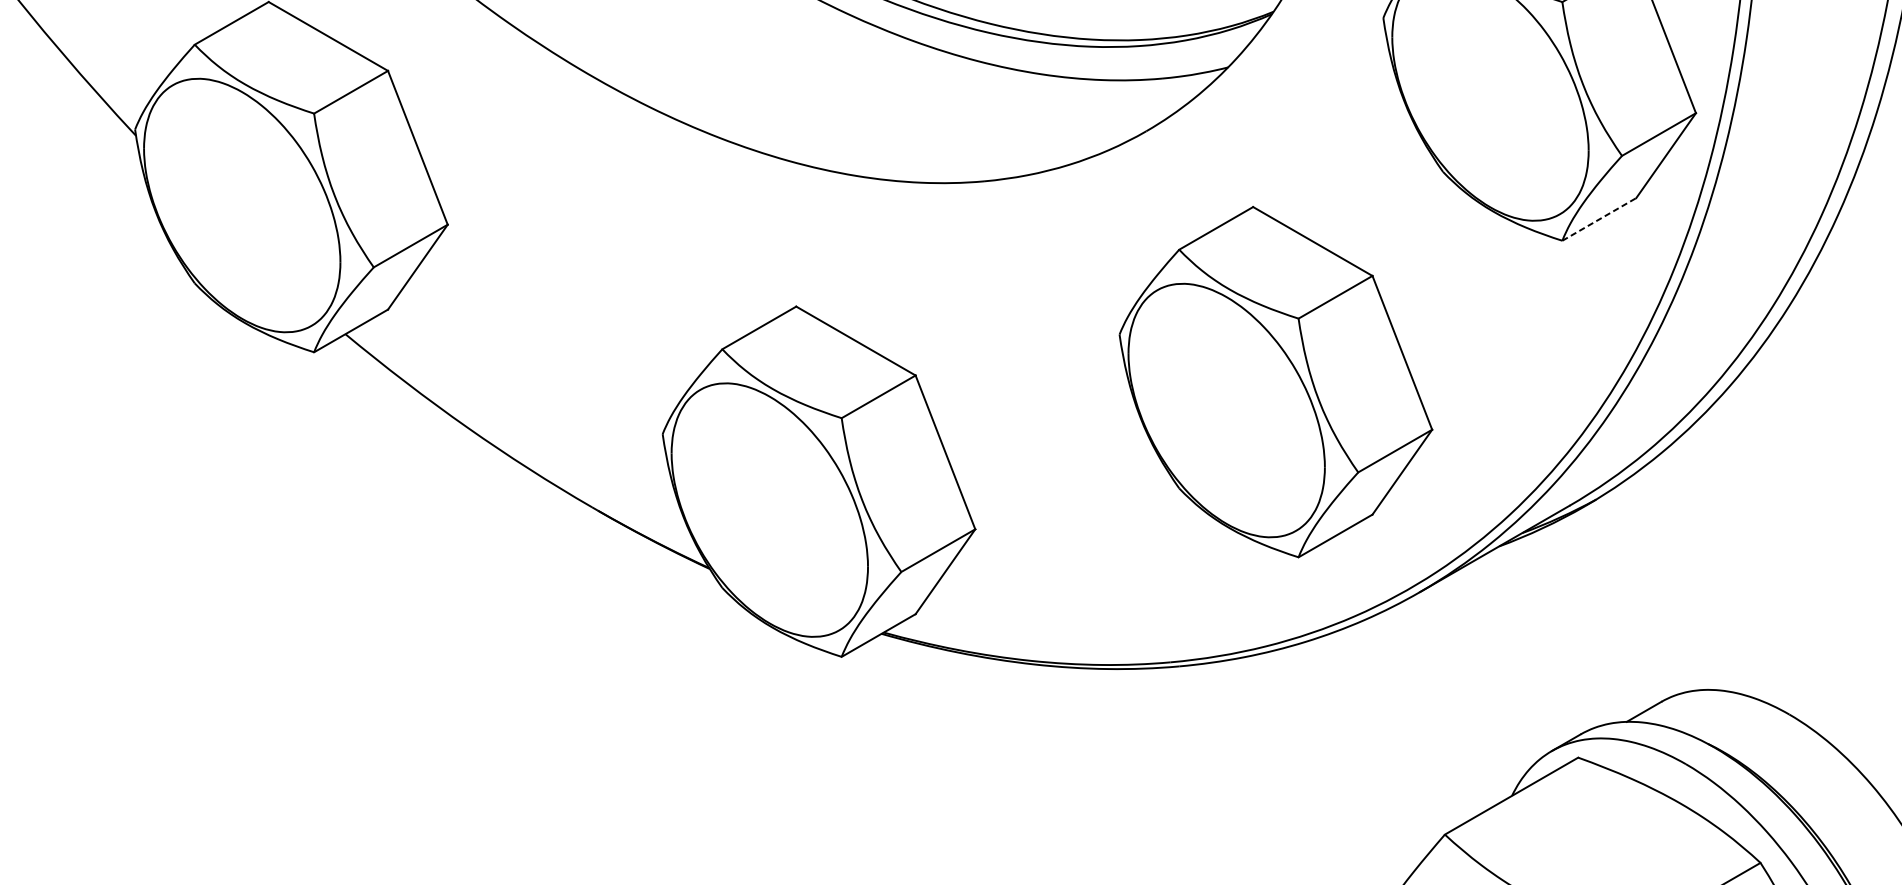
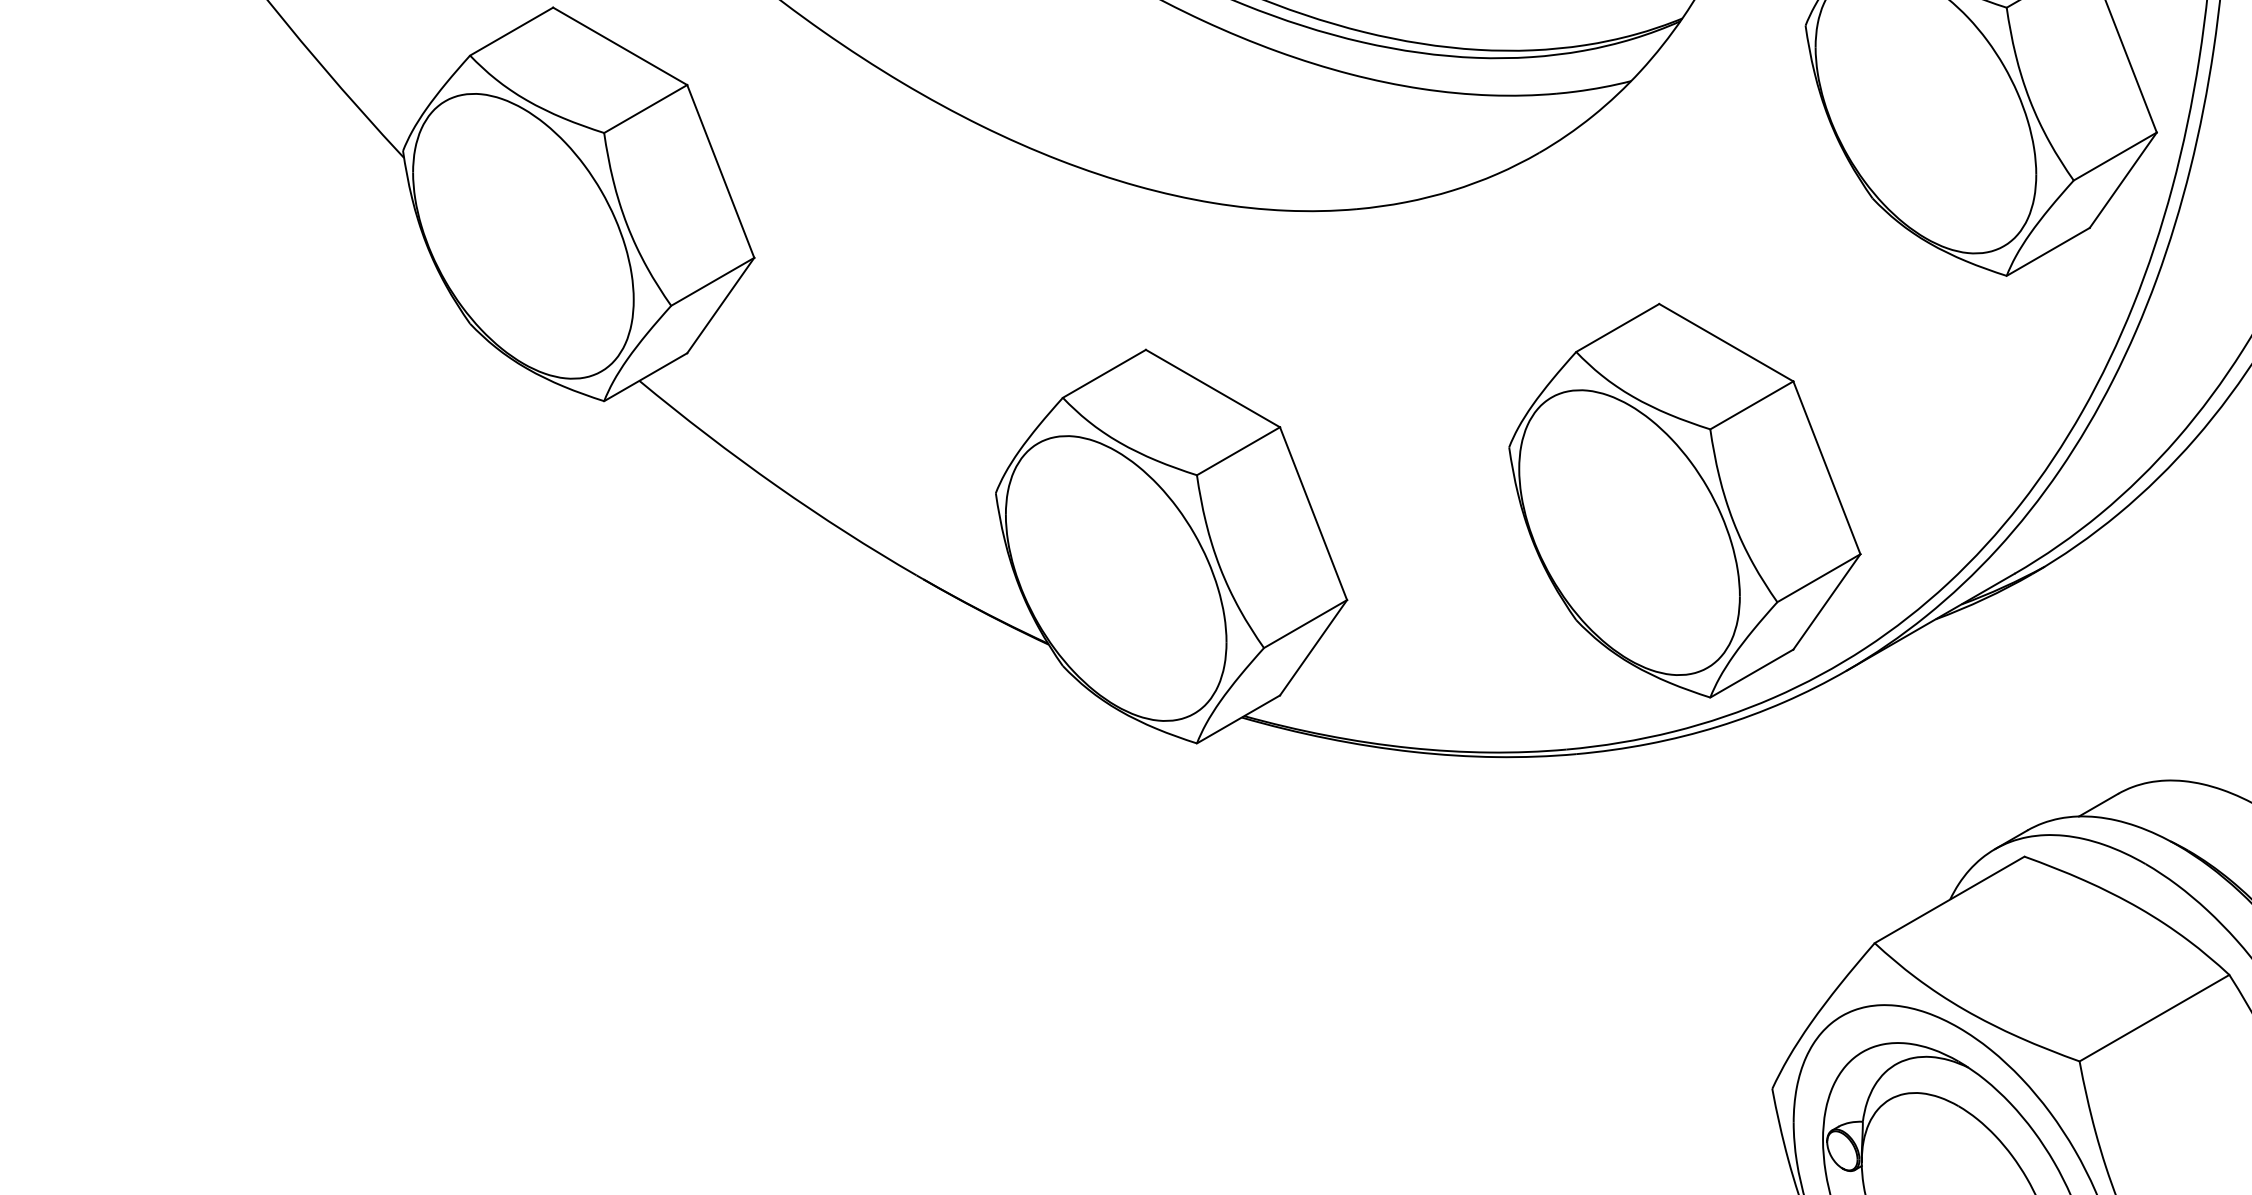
line: (1599, 219) -> (2048, 251), dashed -> solid
part: (1275, 381) -> (1684, 500), moved

